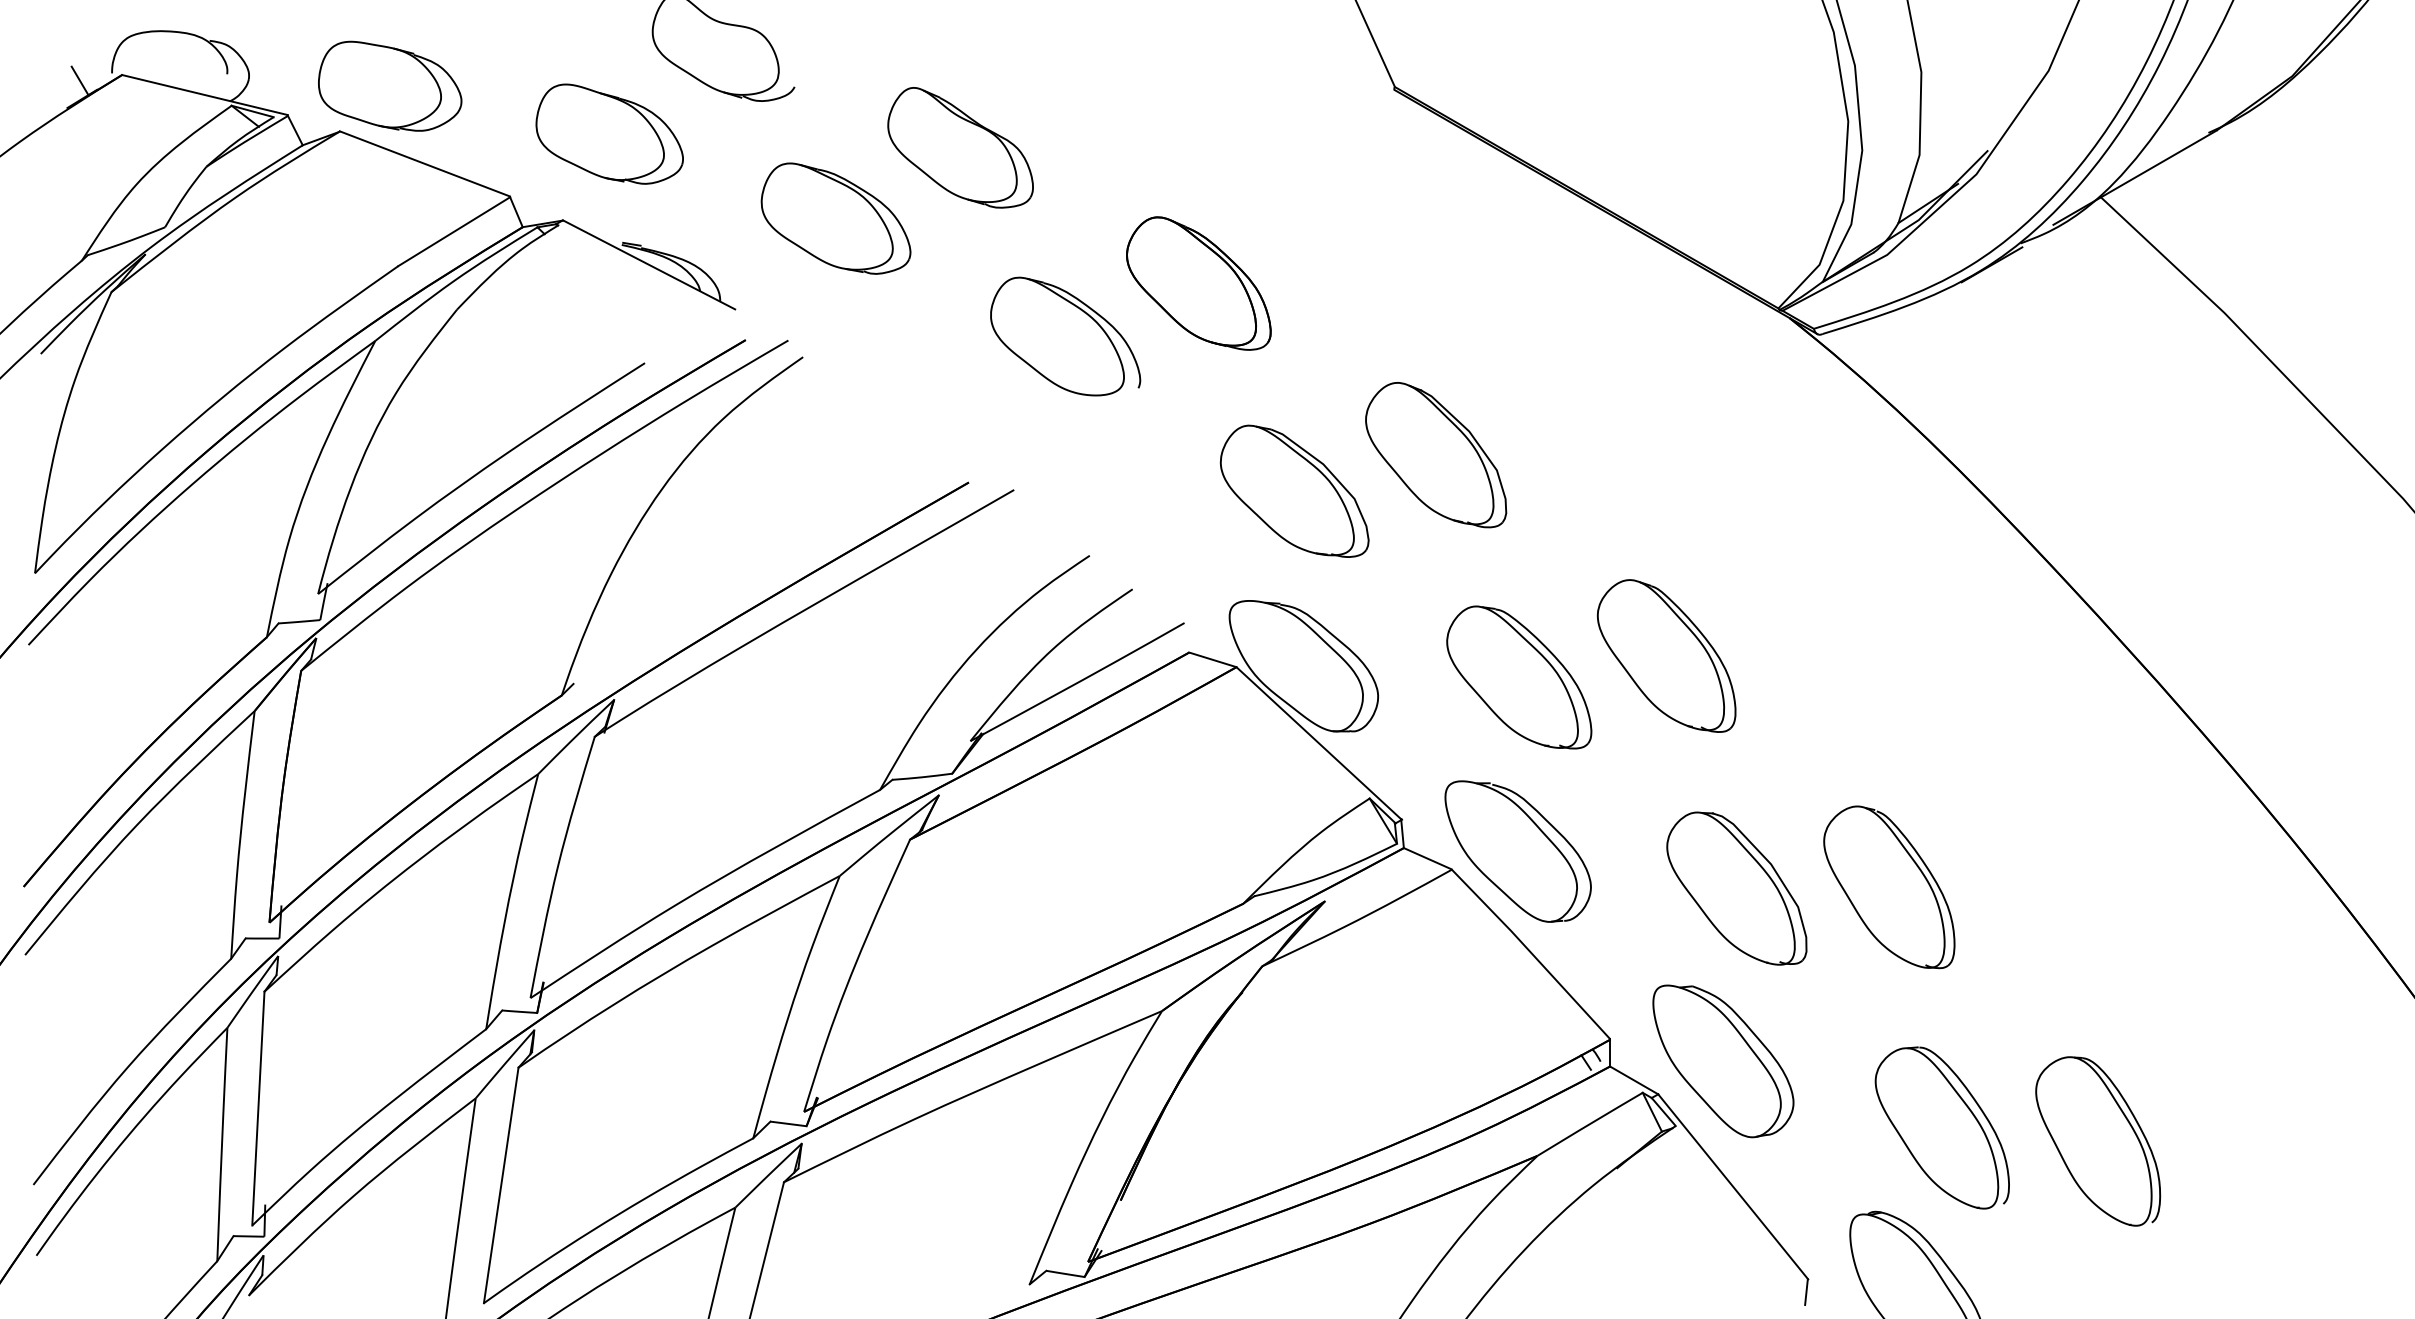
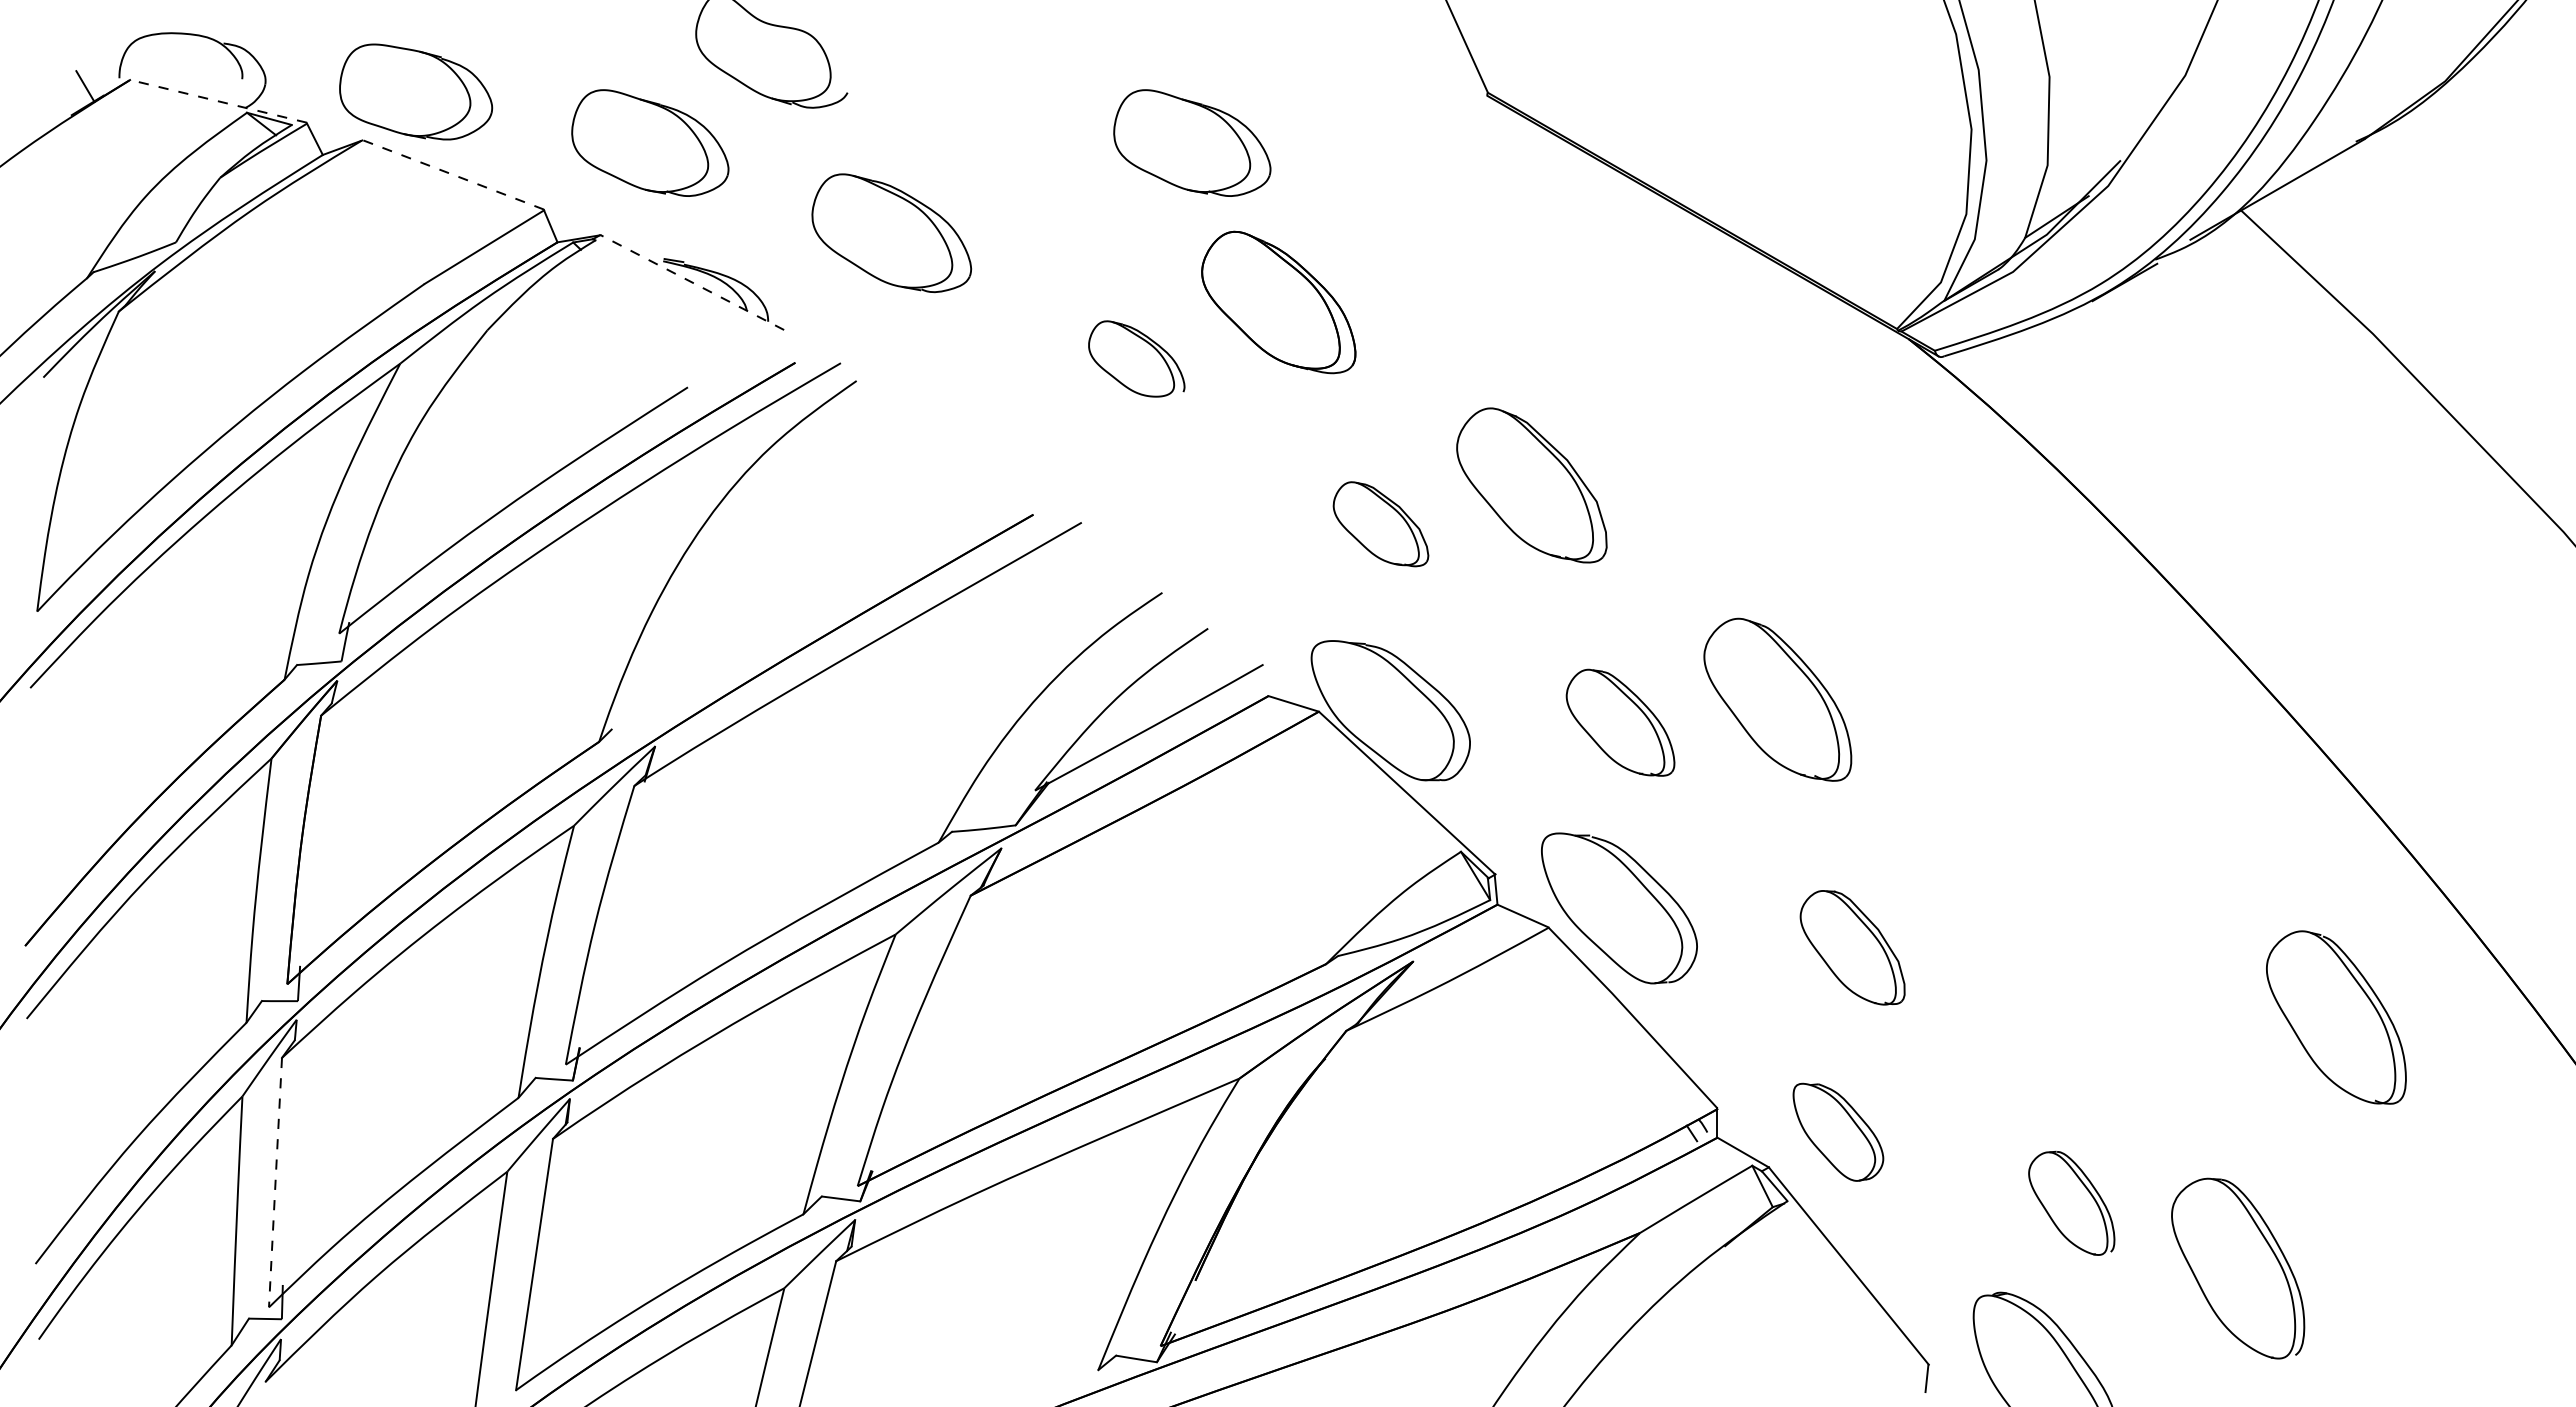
line: (204, 95) -> (218, 101), solid -> dashed
part: (1117, 133) -> (1192, 142), added
part: (960, 147) -> (1024, 157), removed
line: (424, 163) -> (452, 174), solid -> dashed
line: (648, 264) -> (691, 282), solid -> dashed
part: (1065, 336) -> (1136, 358), size x0.6
part: (1294, 491) -> (1380, 524), size x0.6
part: (1519, 677) -> (1620, 722), size x0.7
part: (1889, 887) -> (2336, 1017), moved
part: (1736, 888) -> (1852, 947), size x0.7
part: (1723, 1061) -> (1838, 1132), size x0.6
line: (258, 1108) -> (275, 1182), solid -> dashed
part: (1941, 1128) -> (2071, 1203), size x0.6
part: (2098, 1141) -> (2238, 1268), moved

